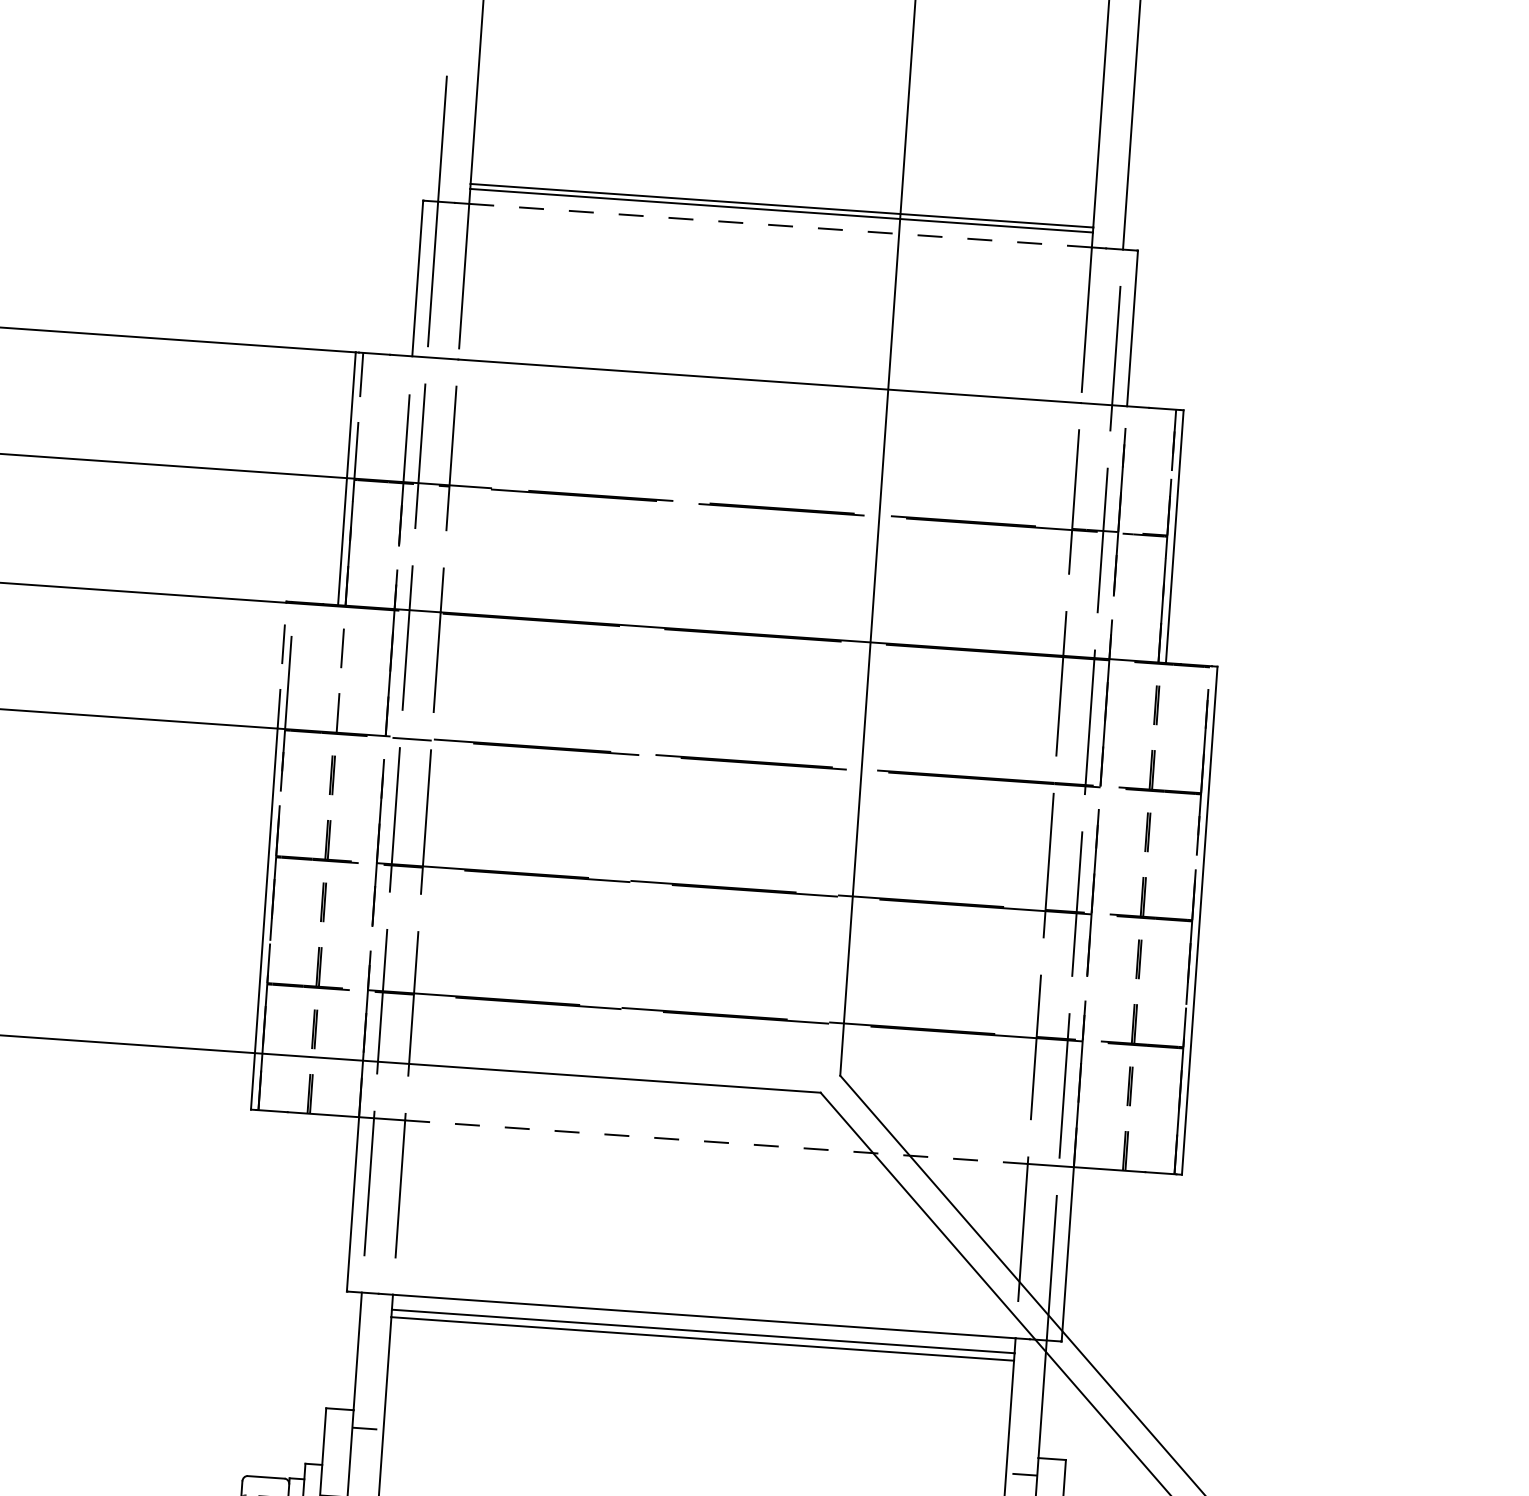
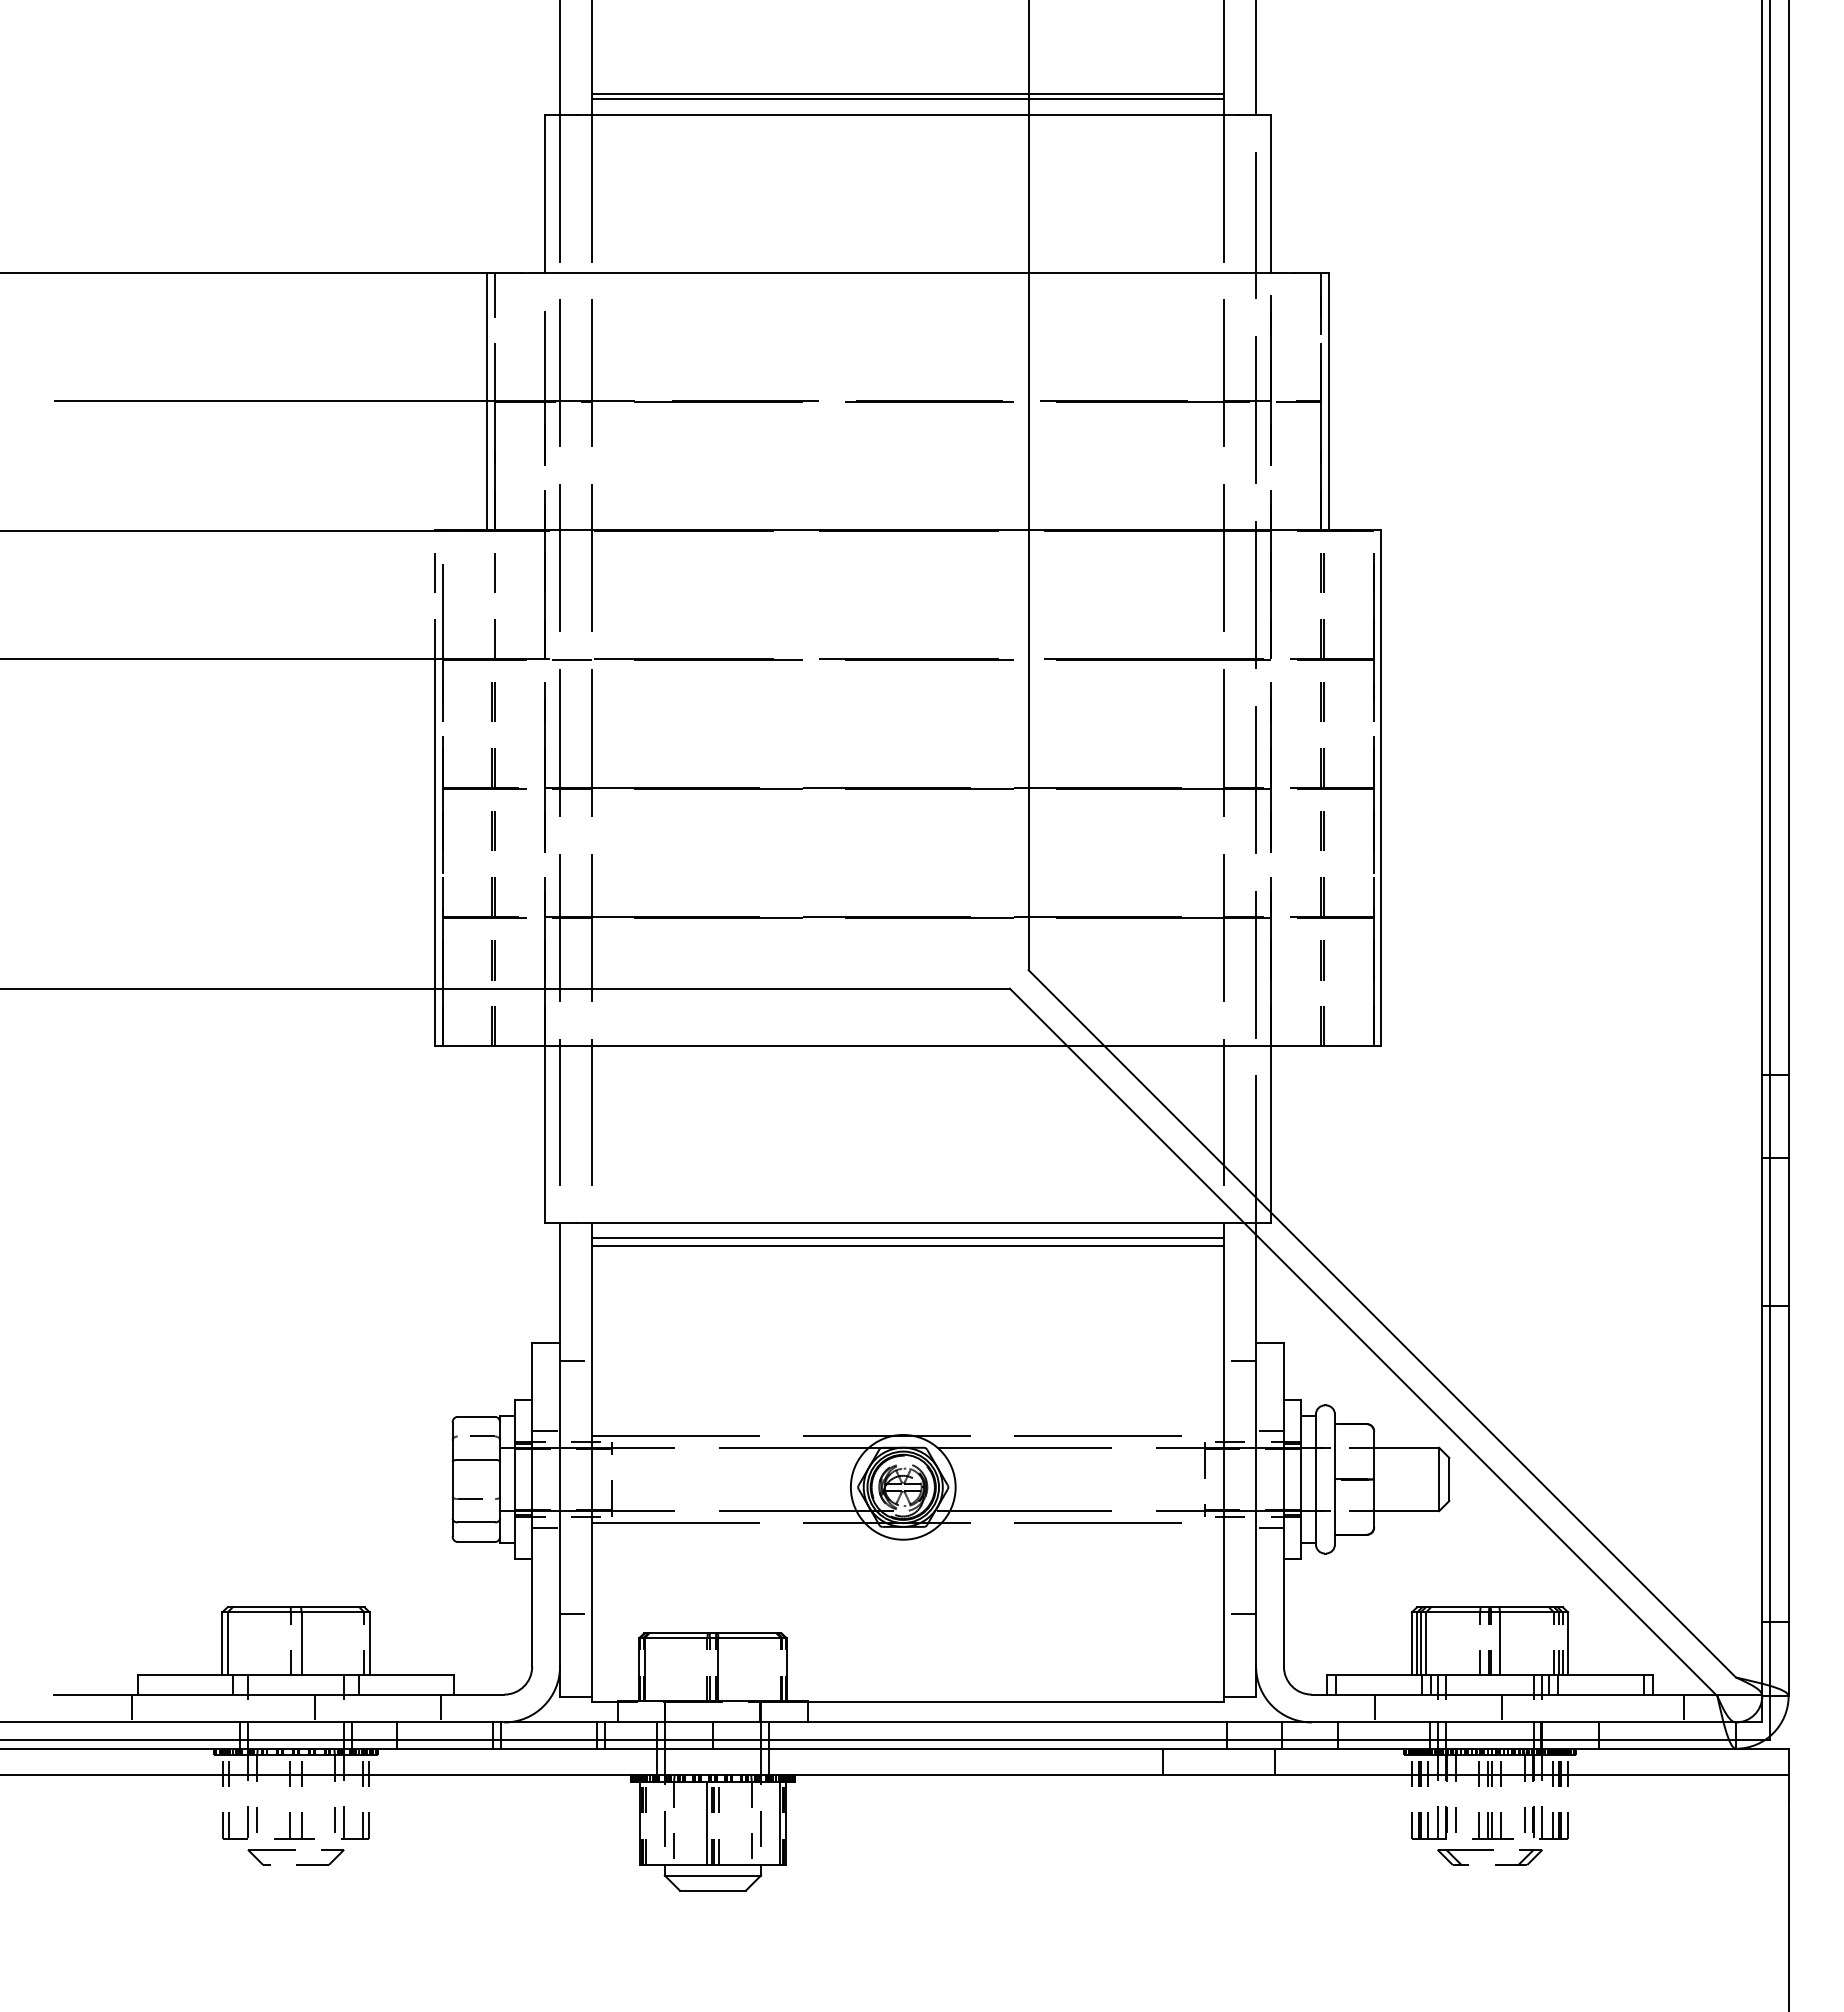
line: (781, 225) -> (908, 114), dashed -> solid
line: (716, 1142) -> (908, 1046), dashed -> solid

